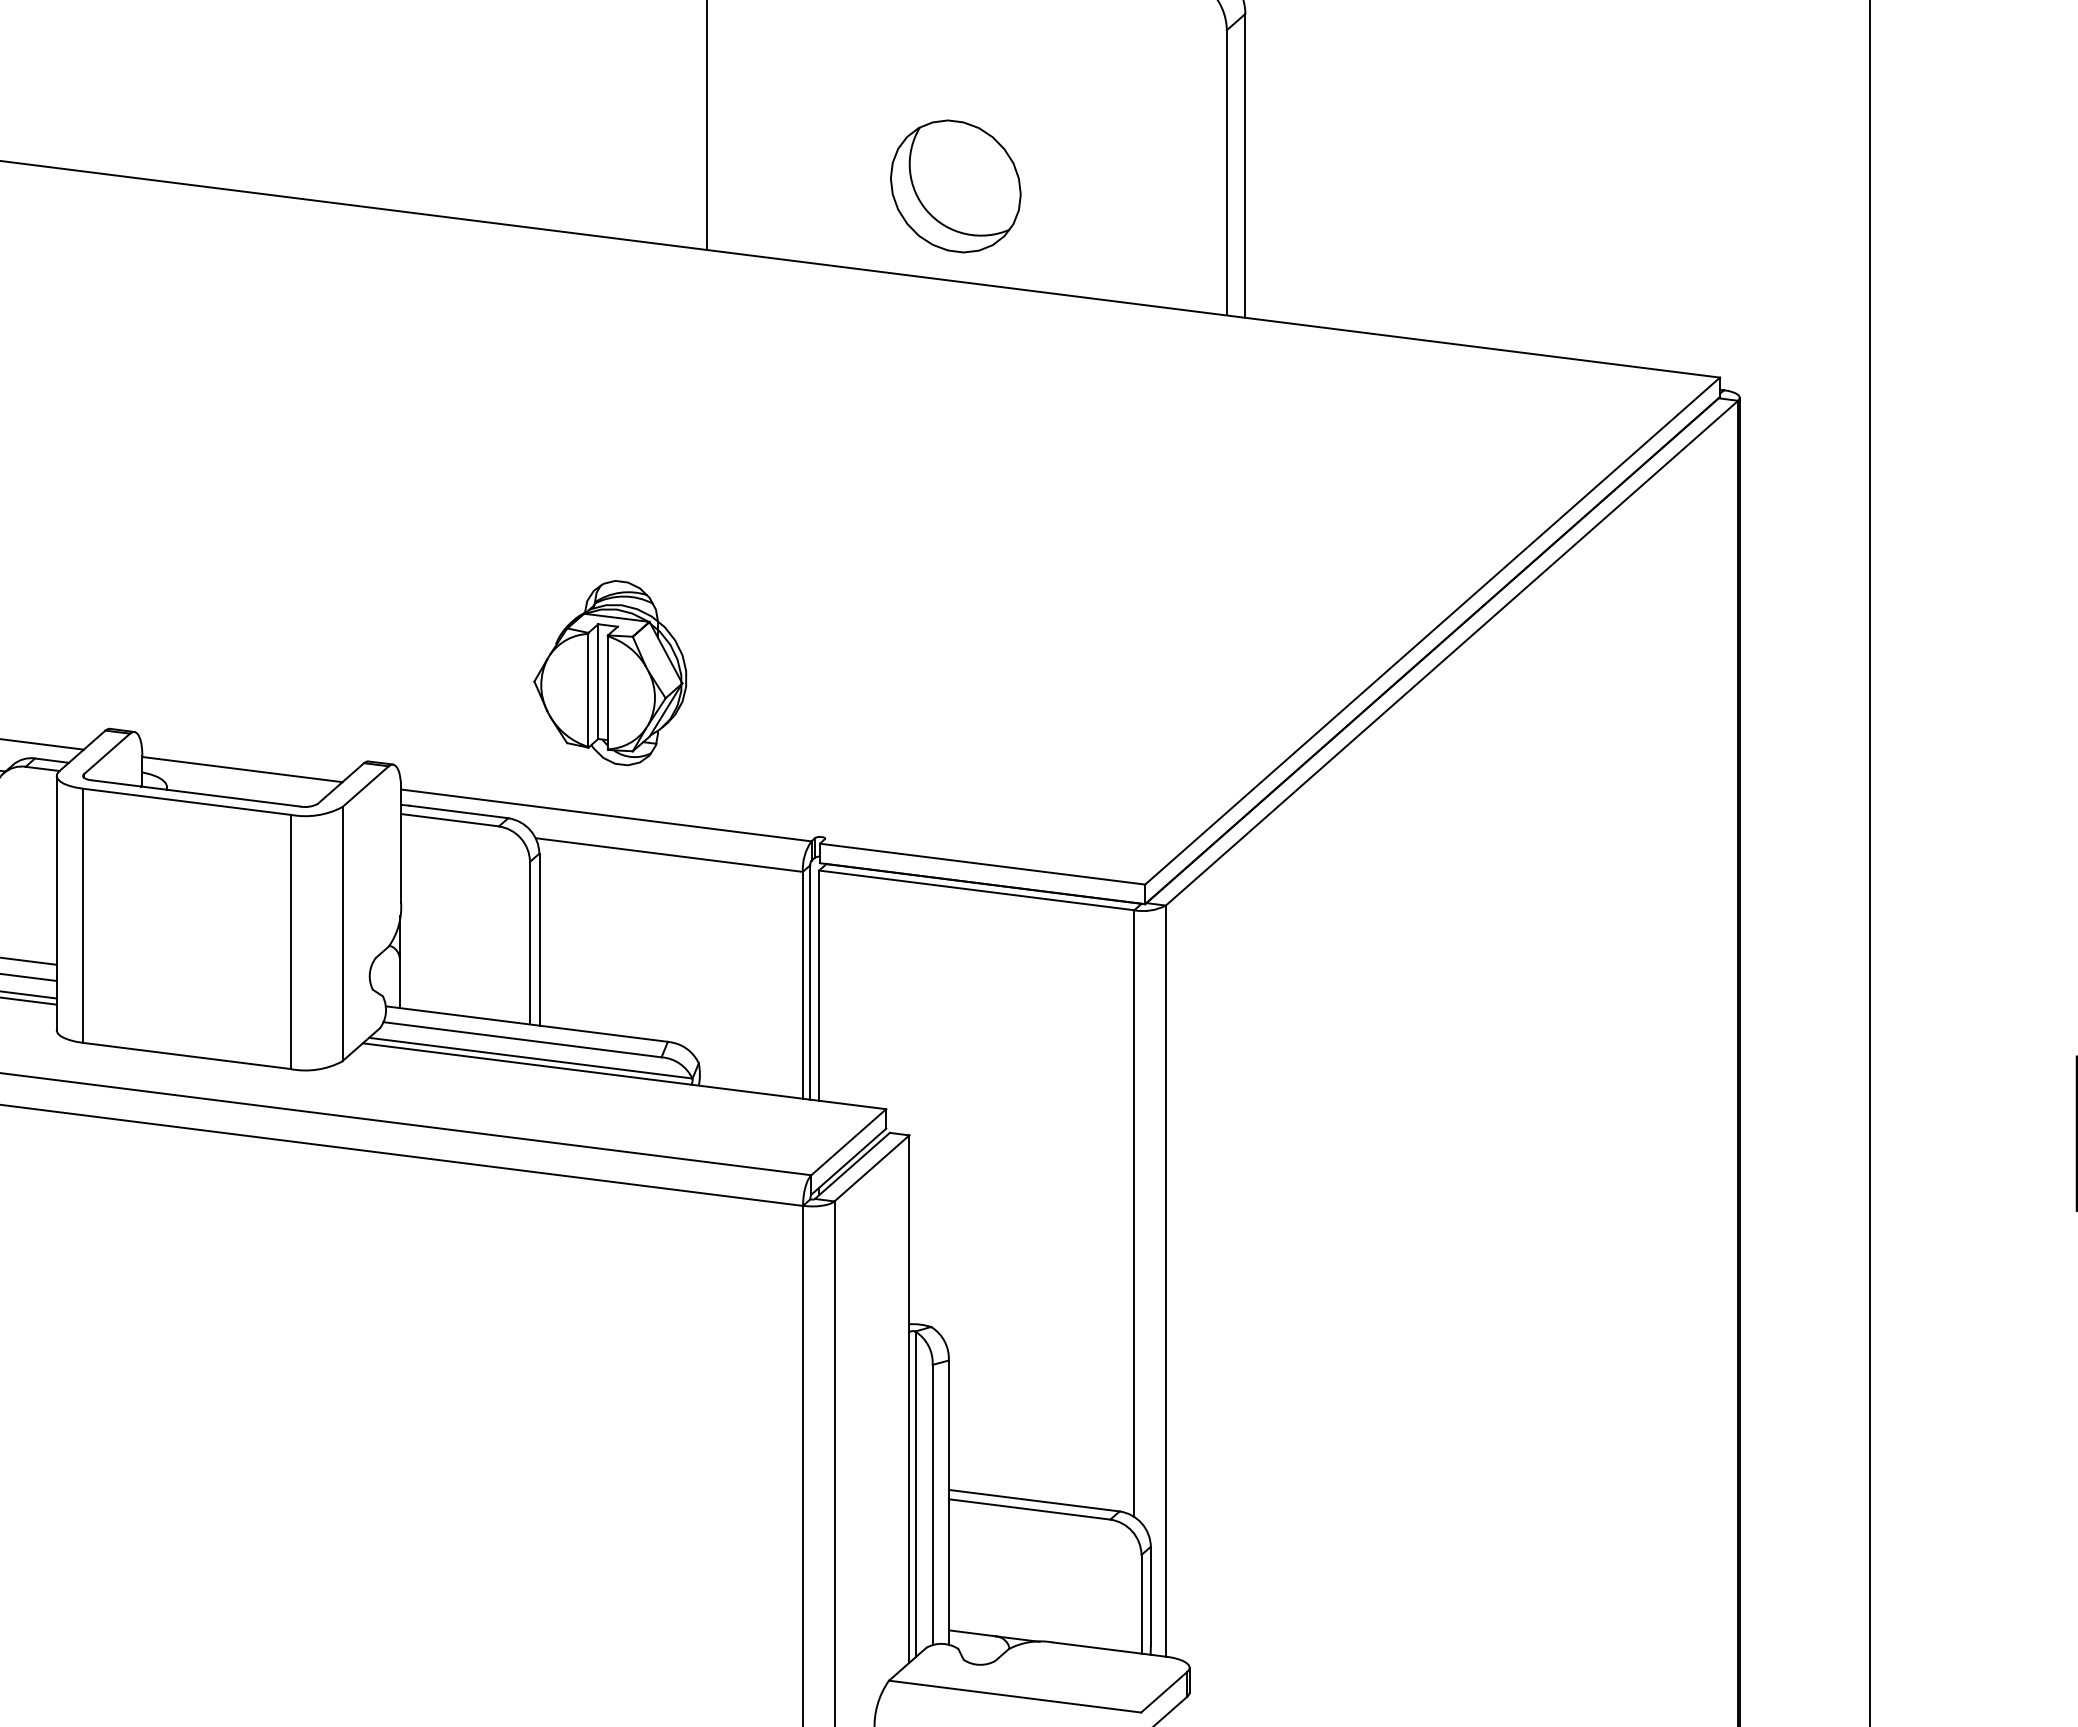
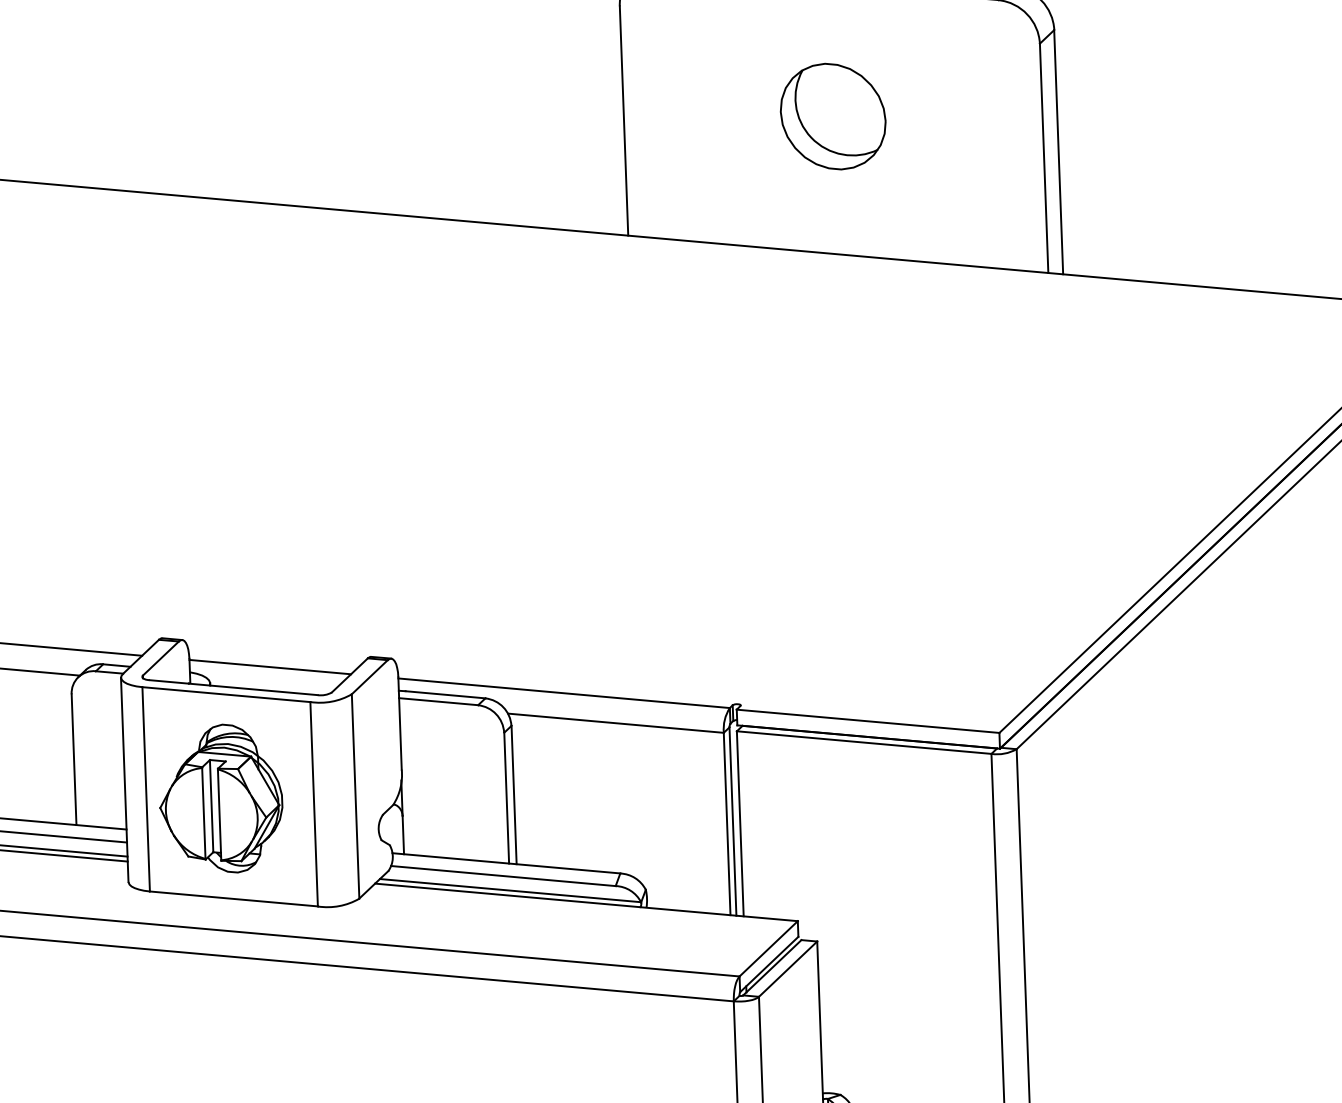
part: (955, 186) -> (832, 116), moved
part: (610, 673) -> (221, 799), moved

